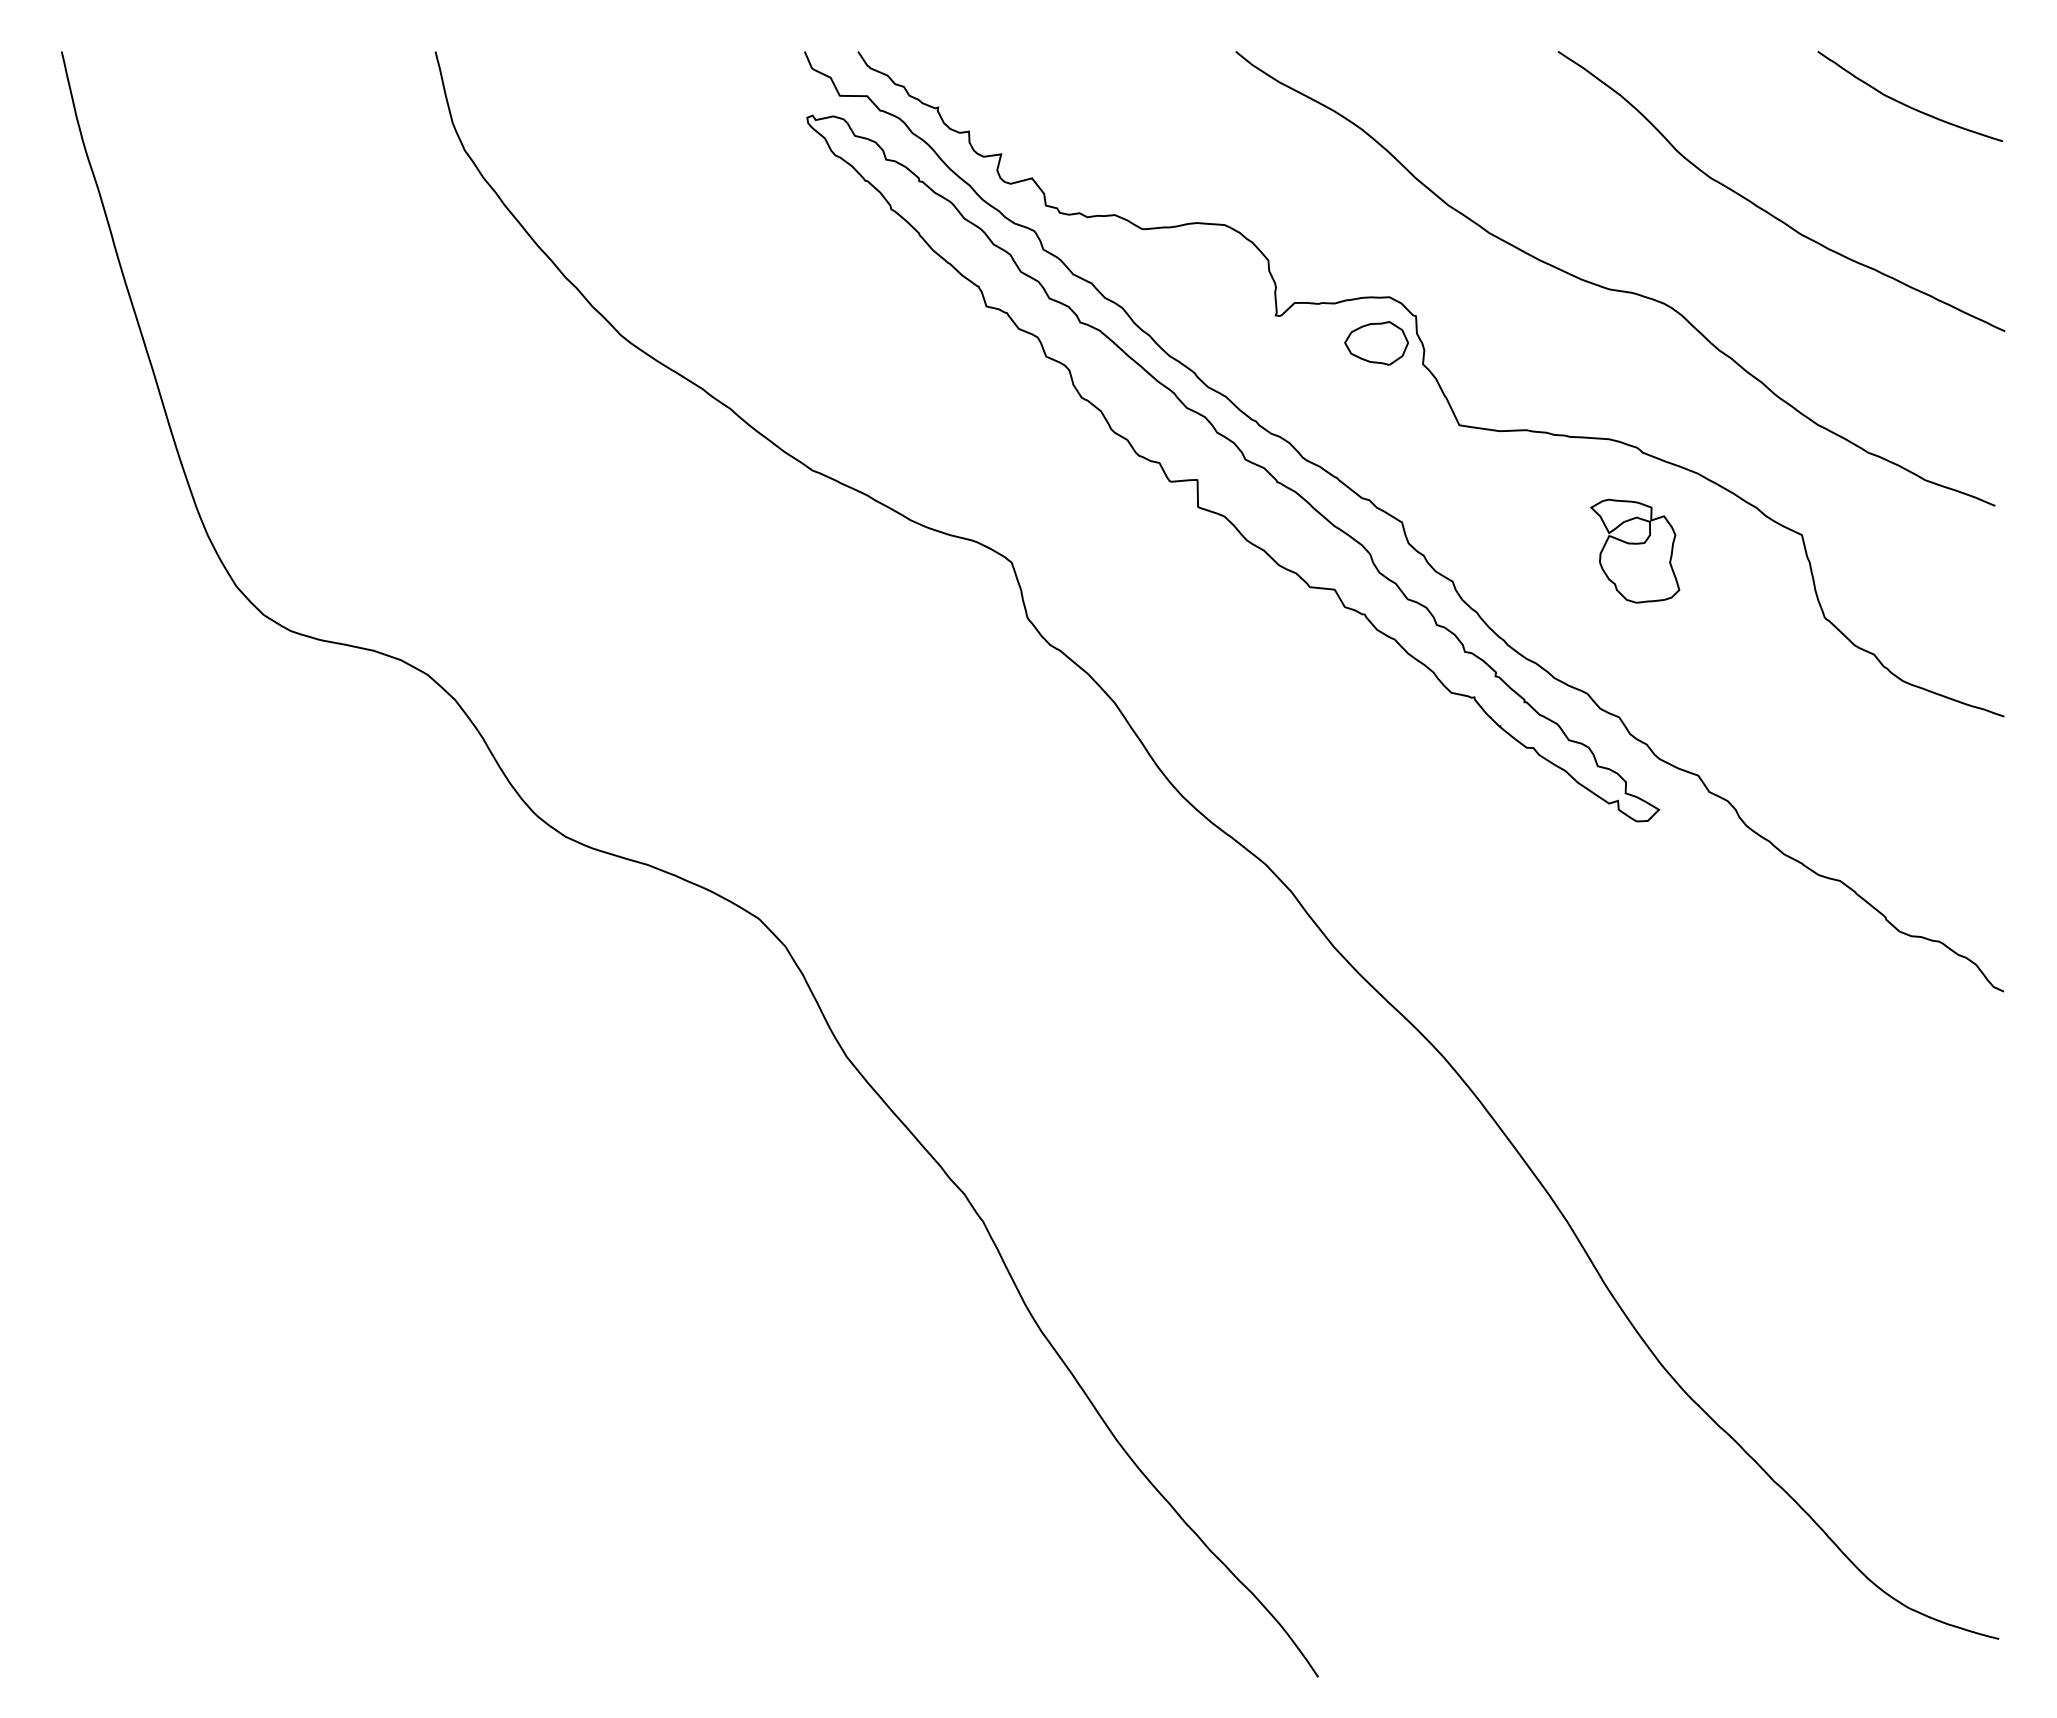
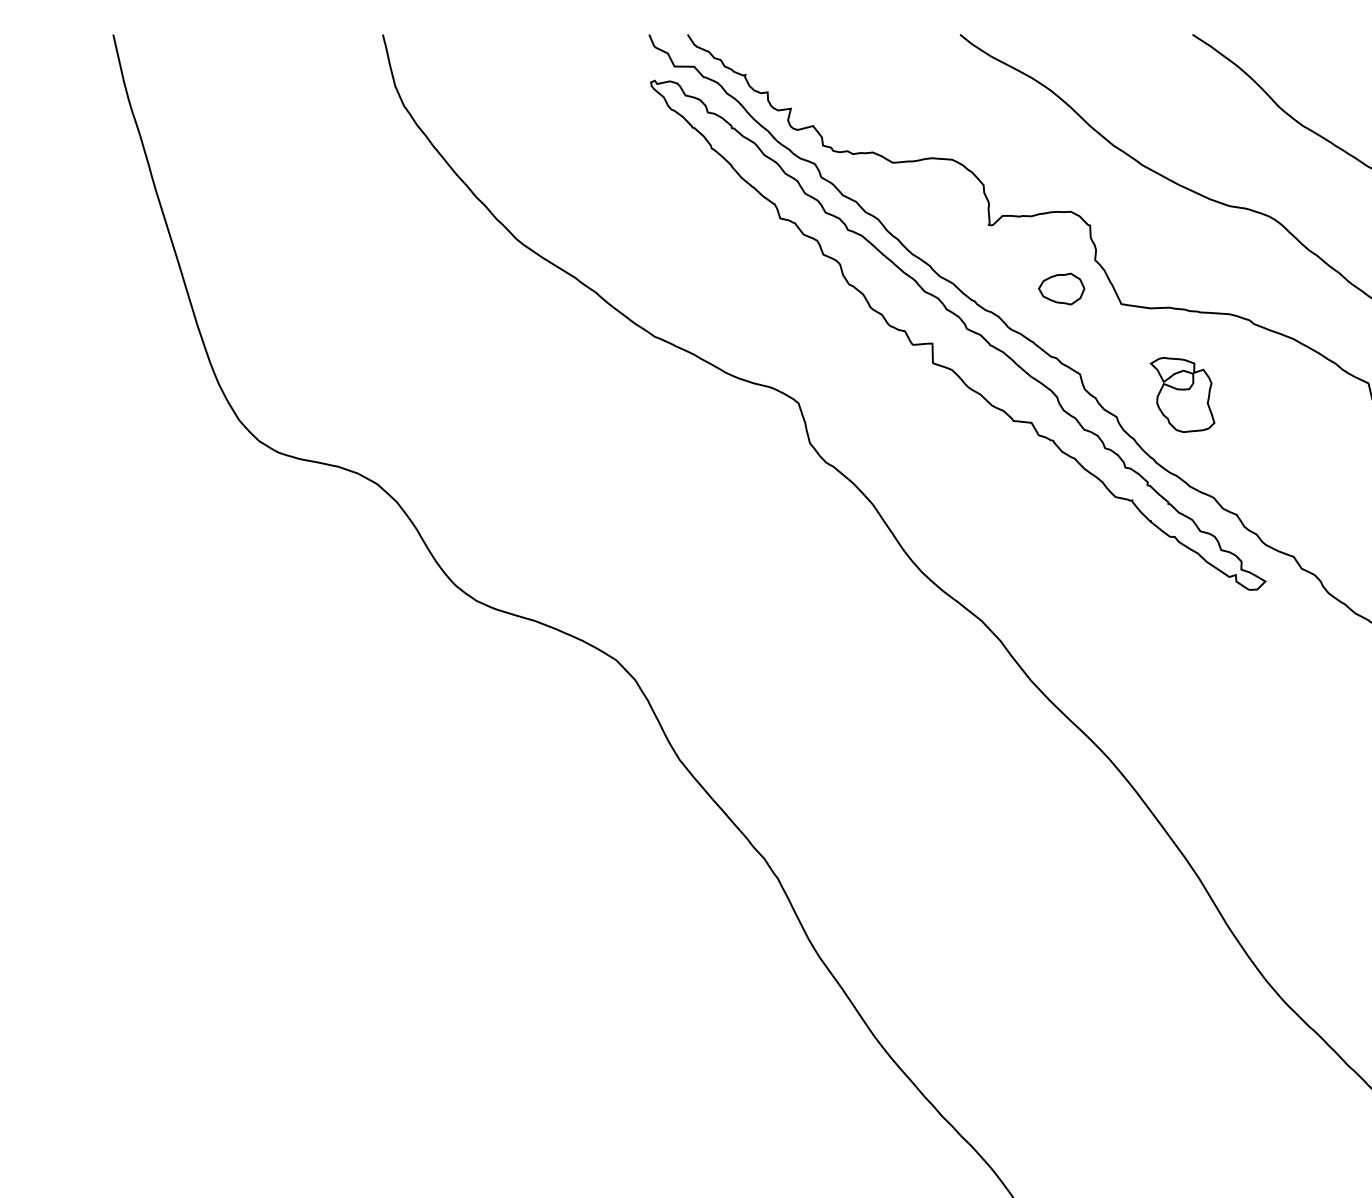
part: (1376, 343) -> (1061, 289), moved
part: (1635, 550) -> (1182, 394), moved

